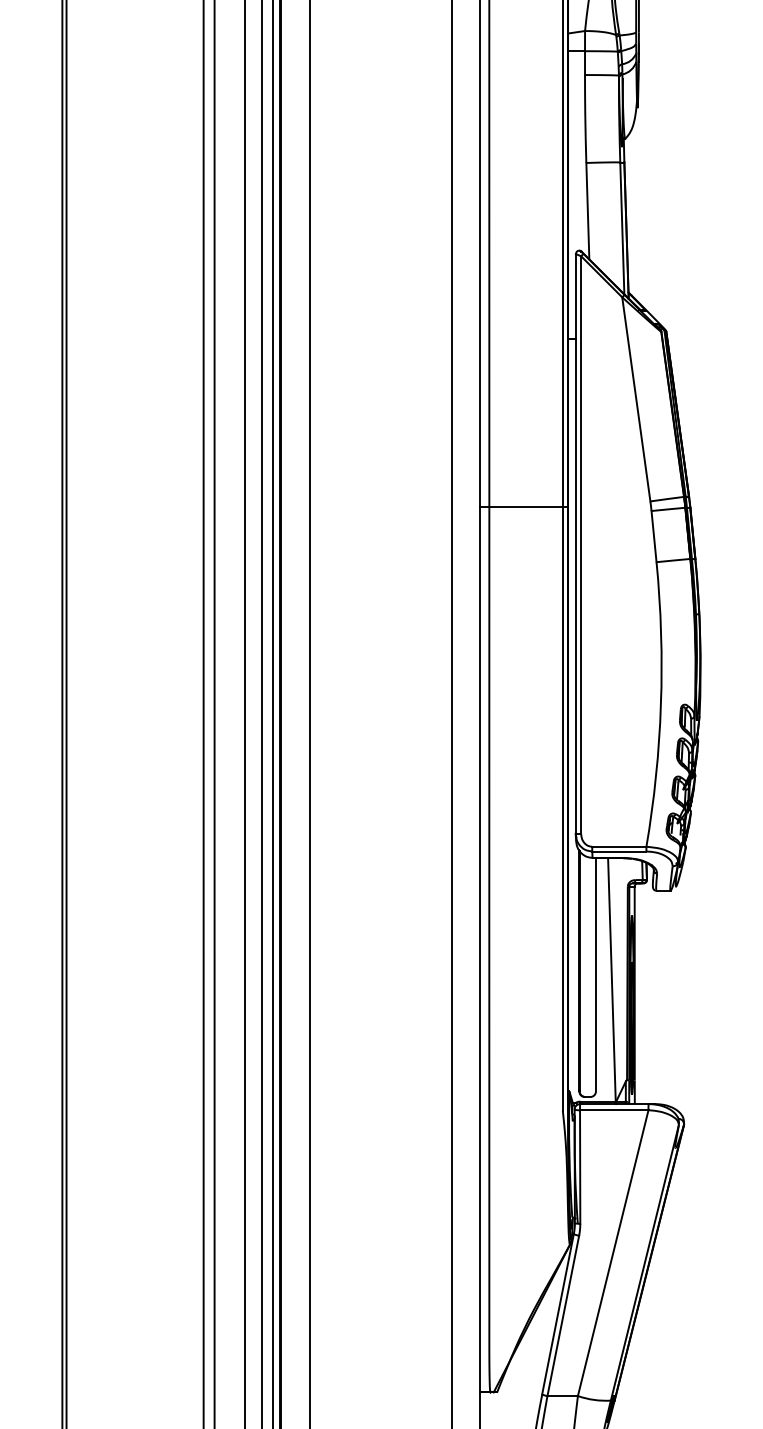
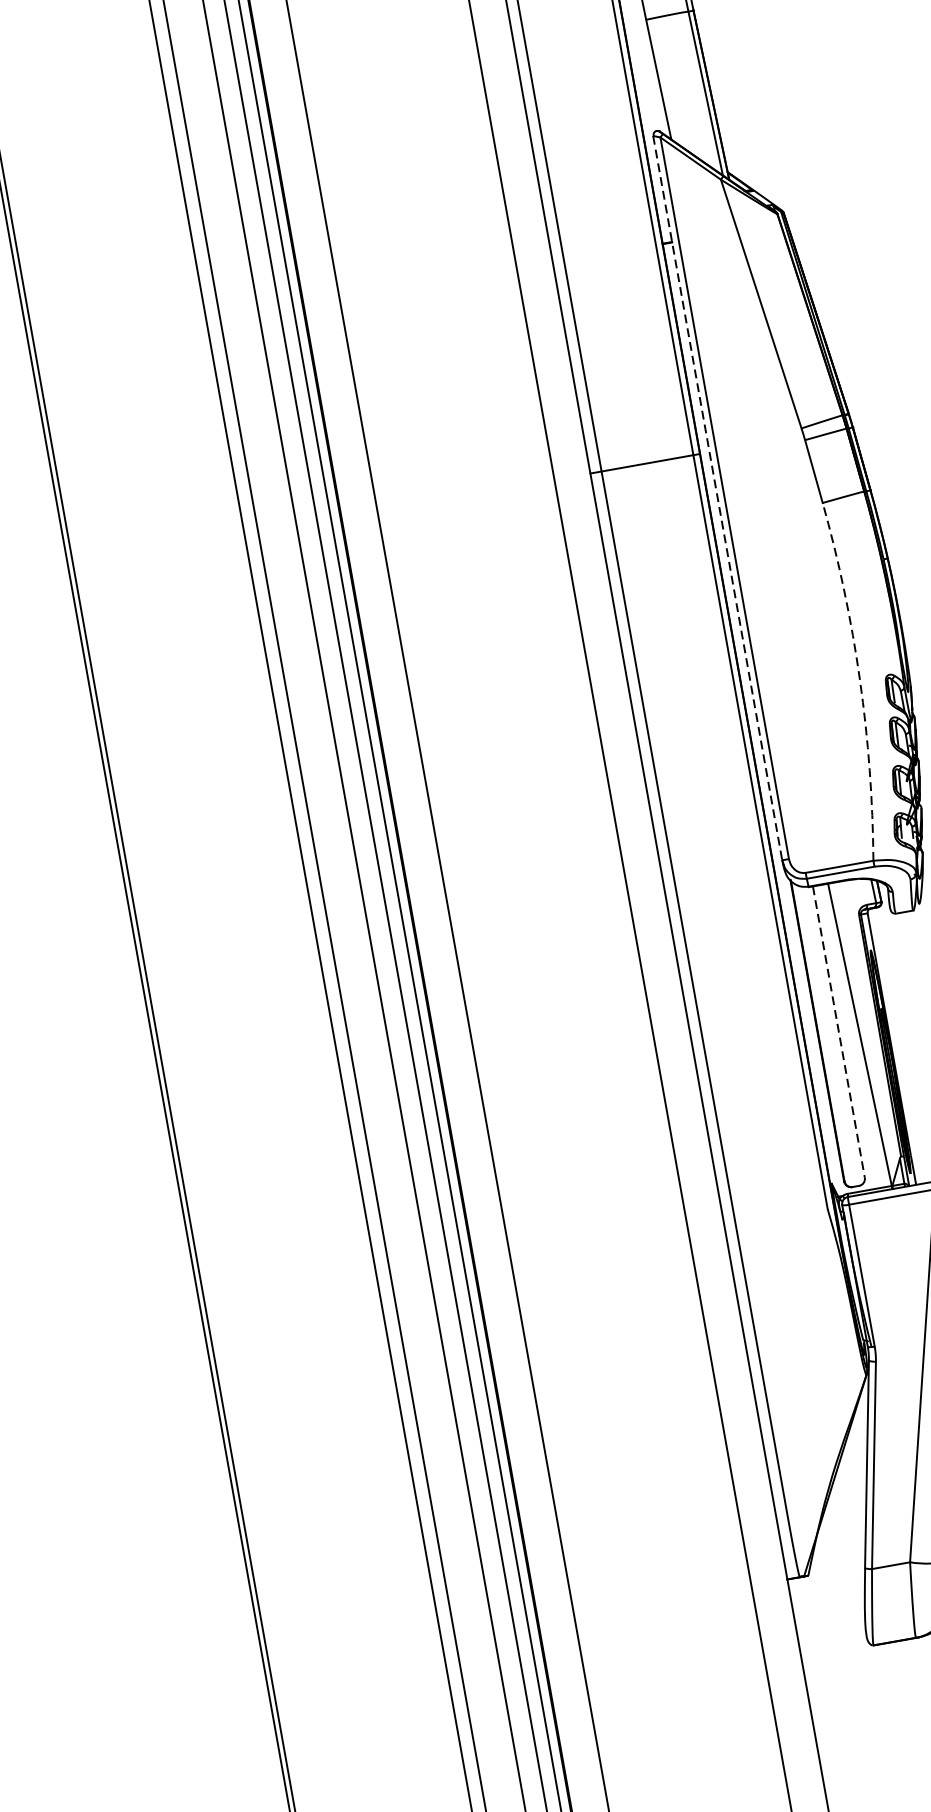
line: (575, 543) -> (717, 497), solid -> dashed
arc: (660, 704) -> (859, 679), solid -> dashed
line: (595, 974) -> (838, 1031), solid -> dashed

